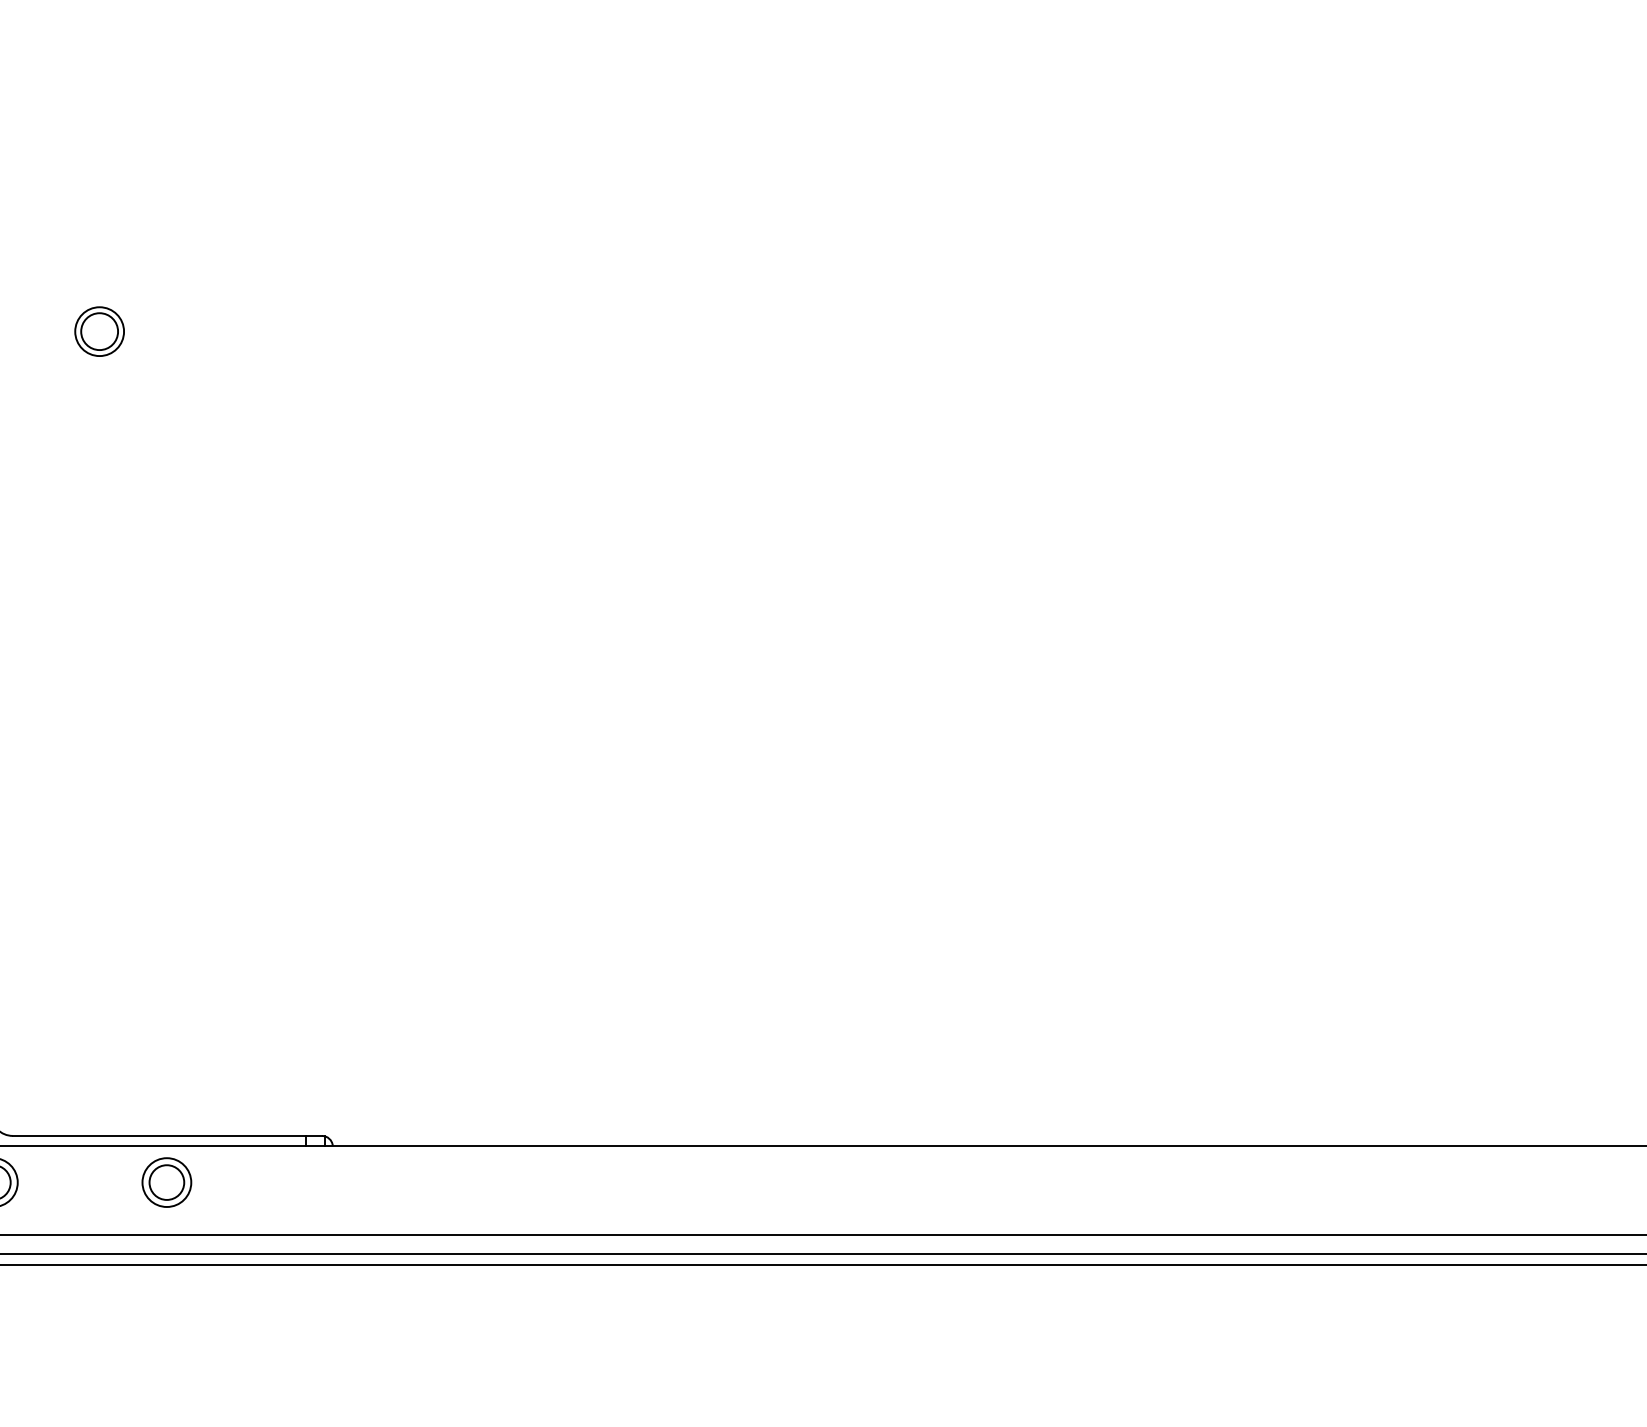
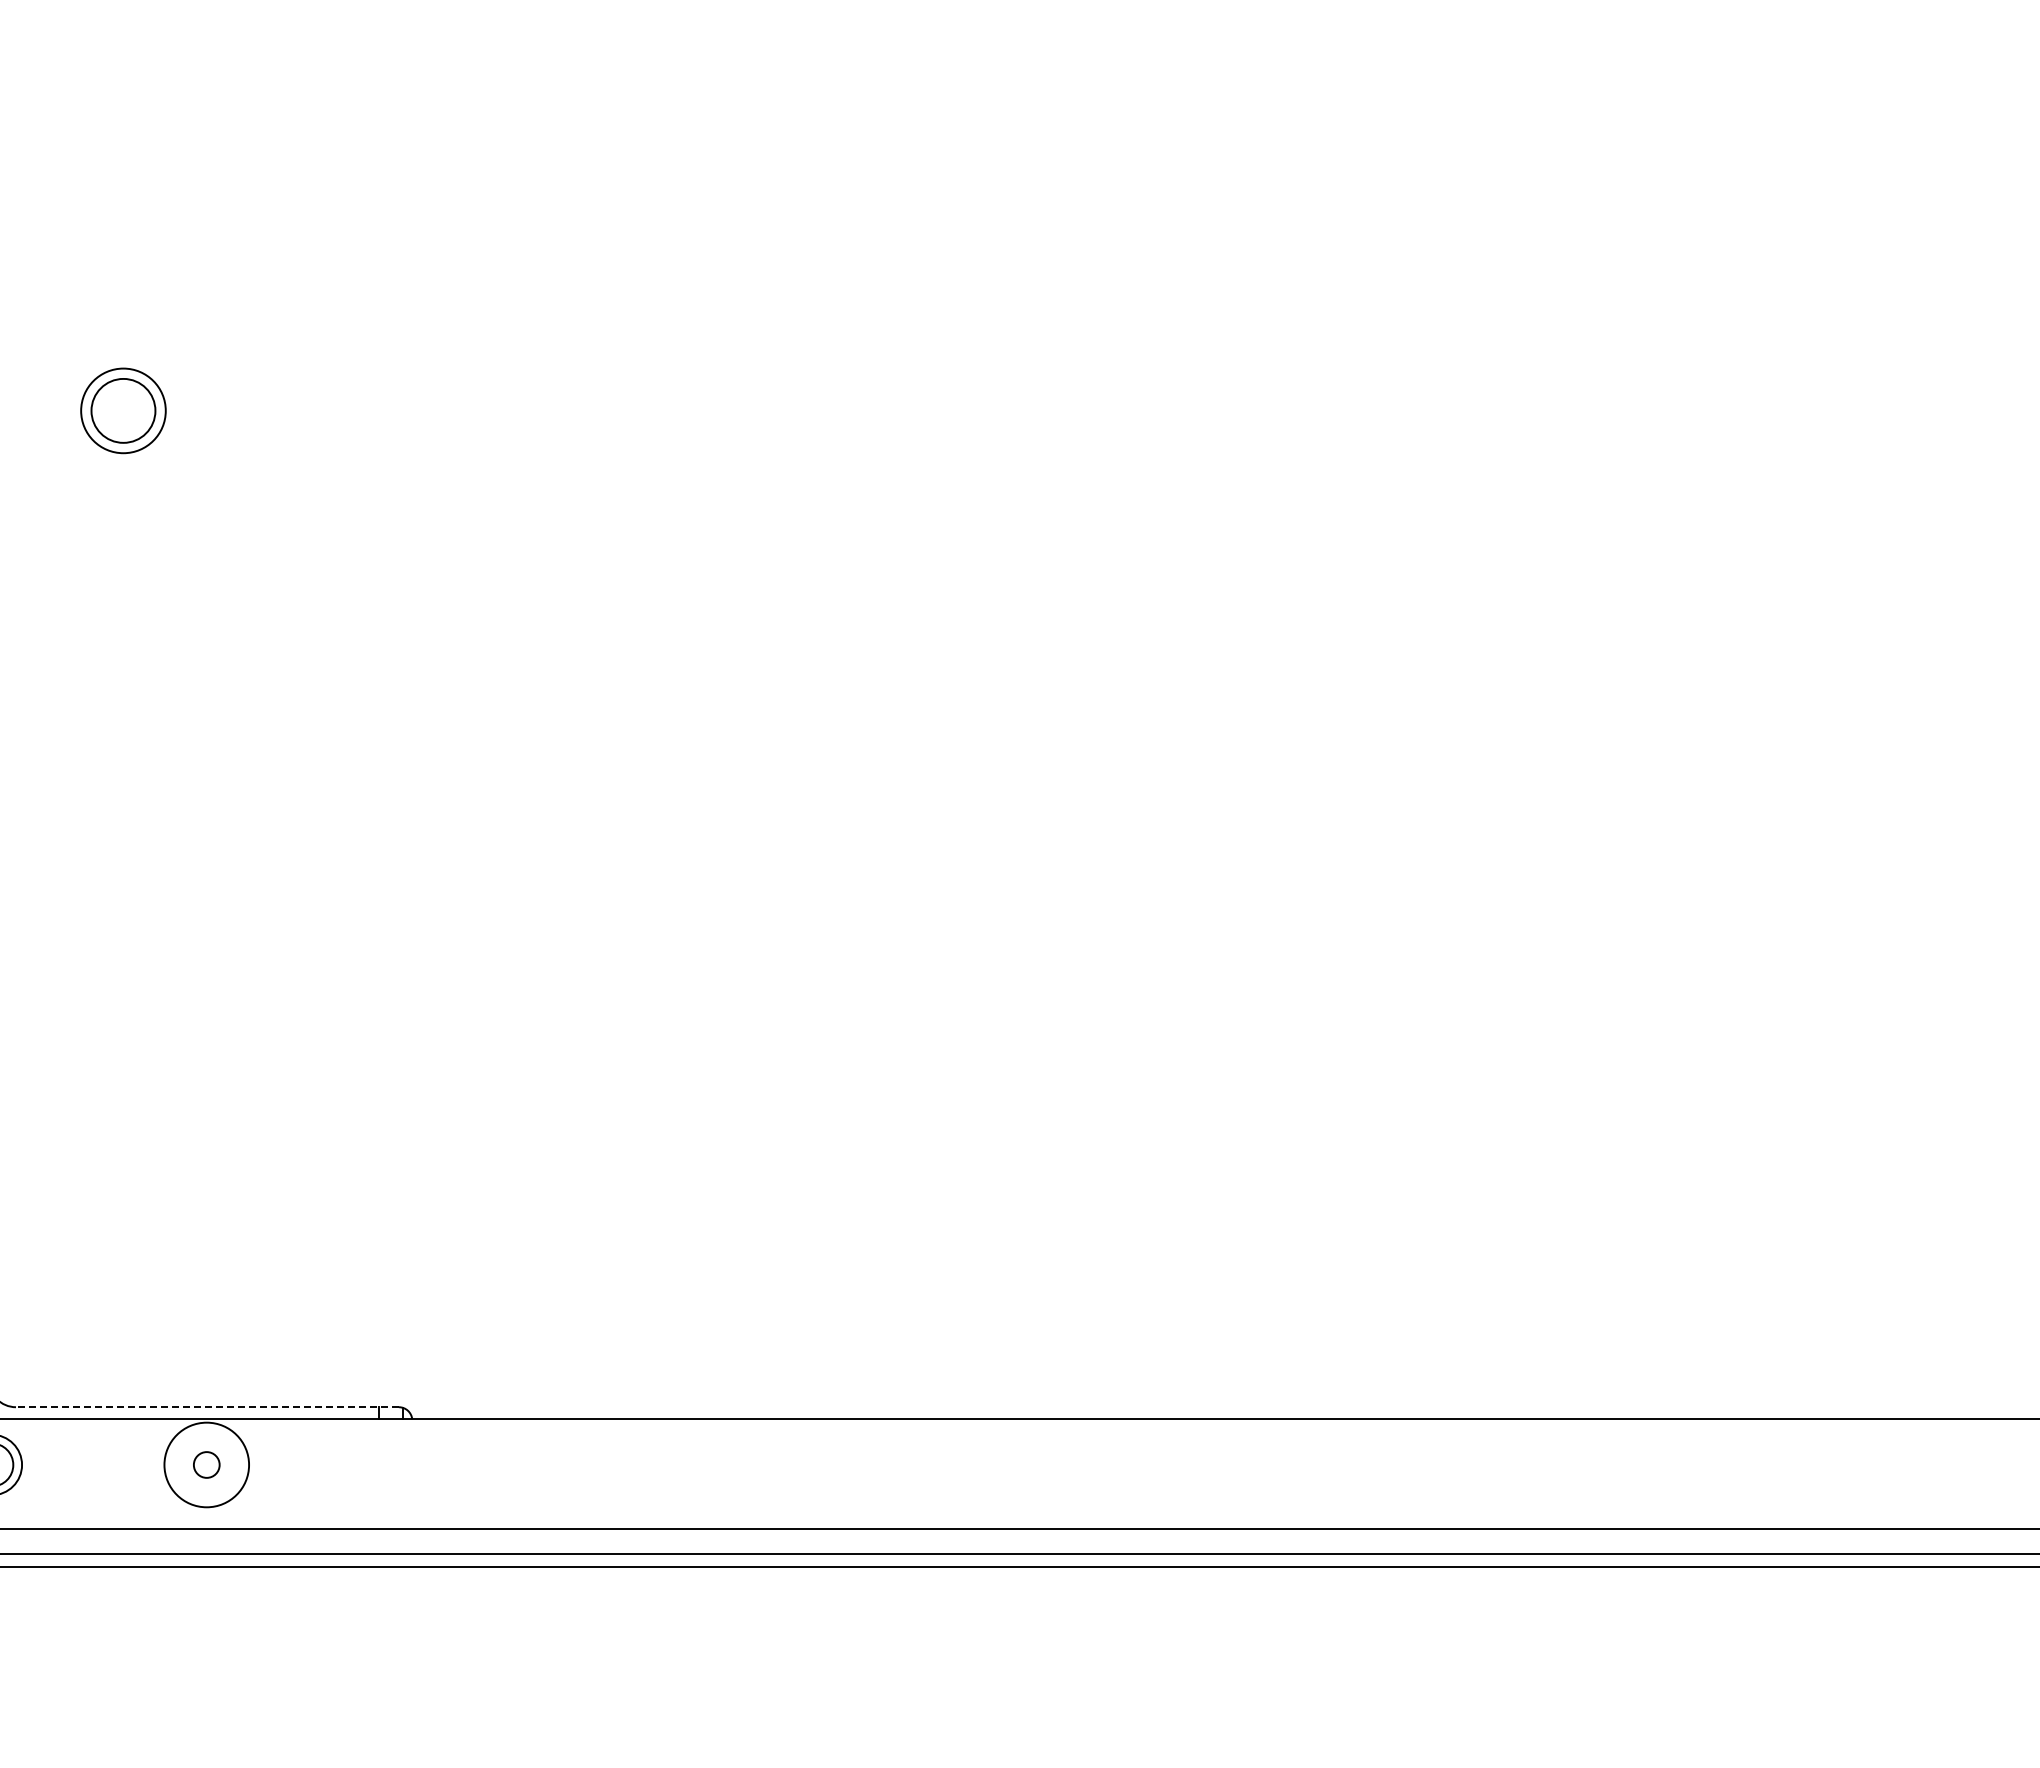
part: (99, 332) -> (123, 411), size x1.4
line: (166, 1136) -> (206, 1407), solid -> dashed
circle: (166, 1182) -> (206, 1464), size x0.6
circle: (166, 1182) -> (206, 1464), size x1.4

